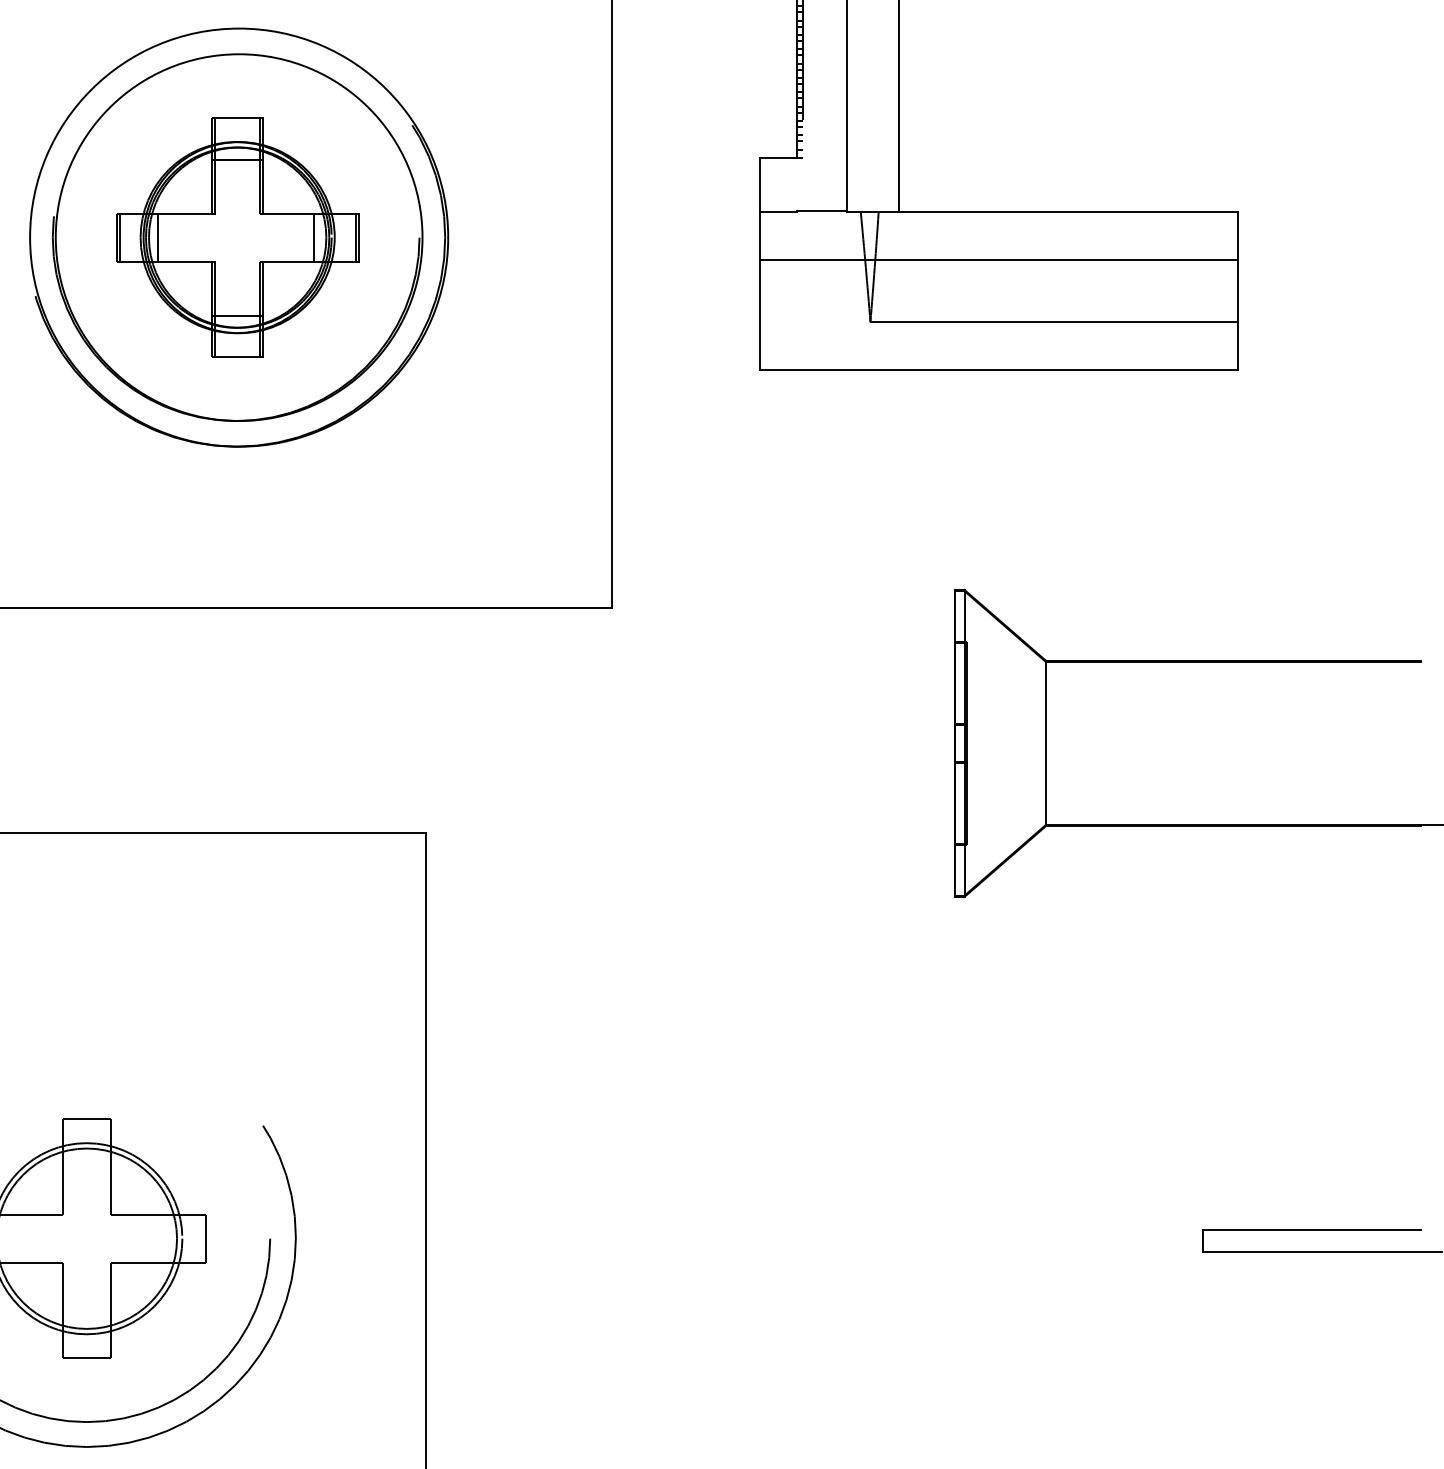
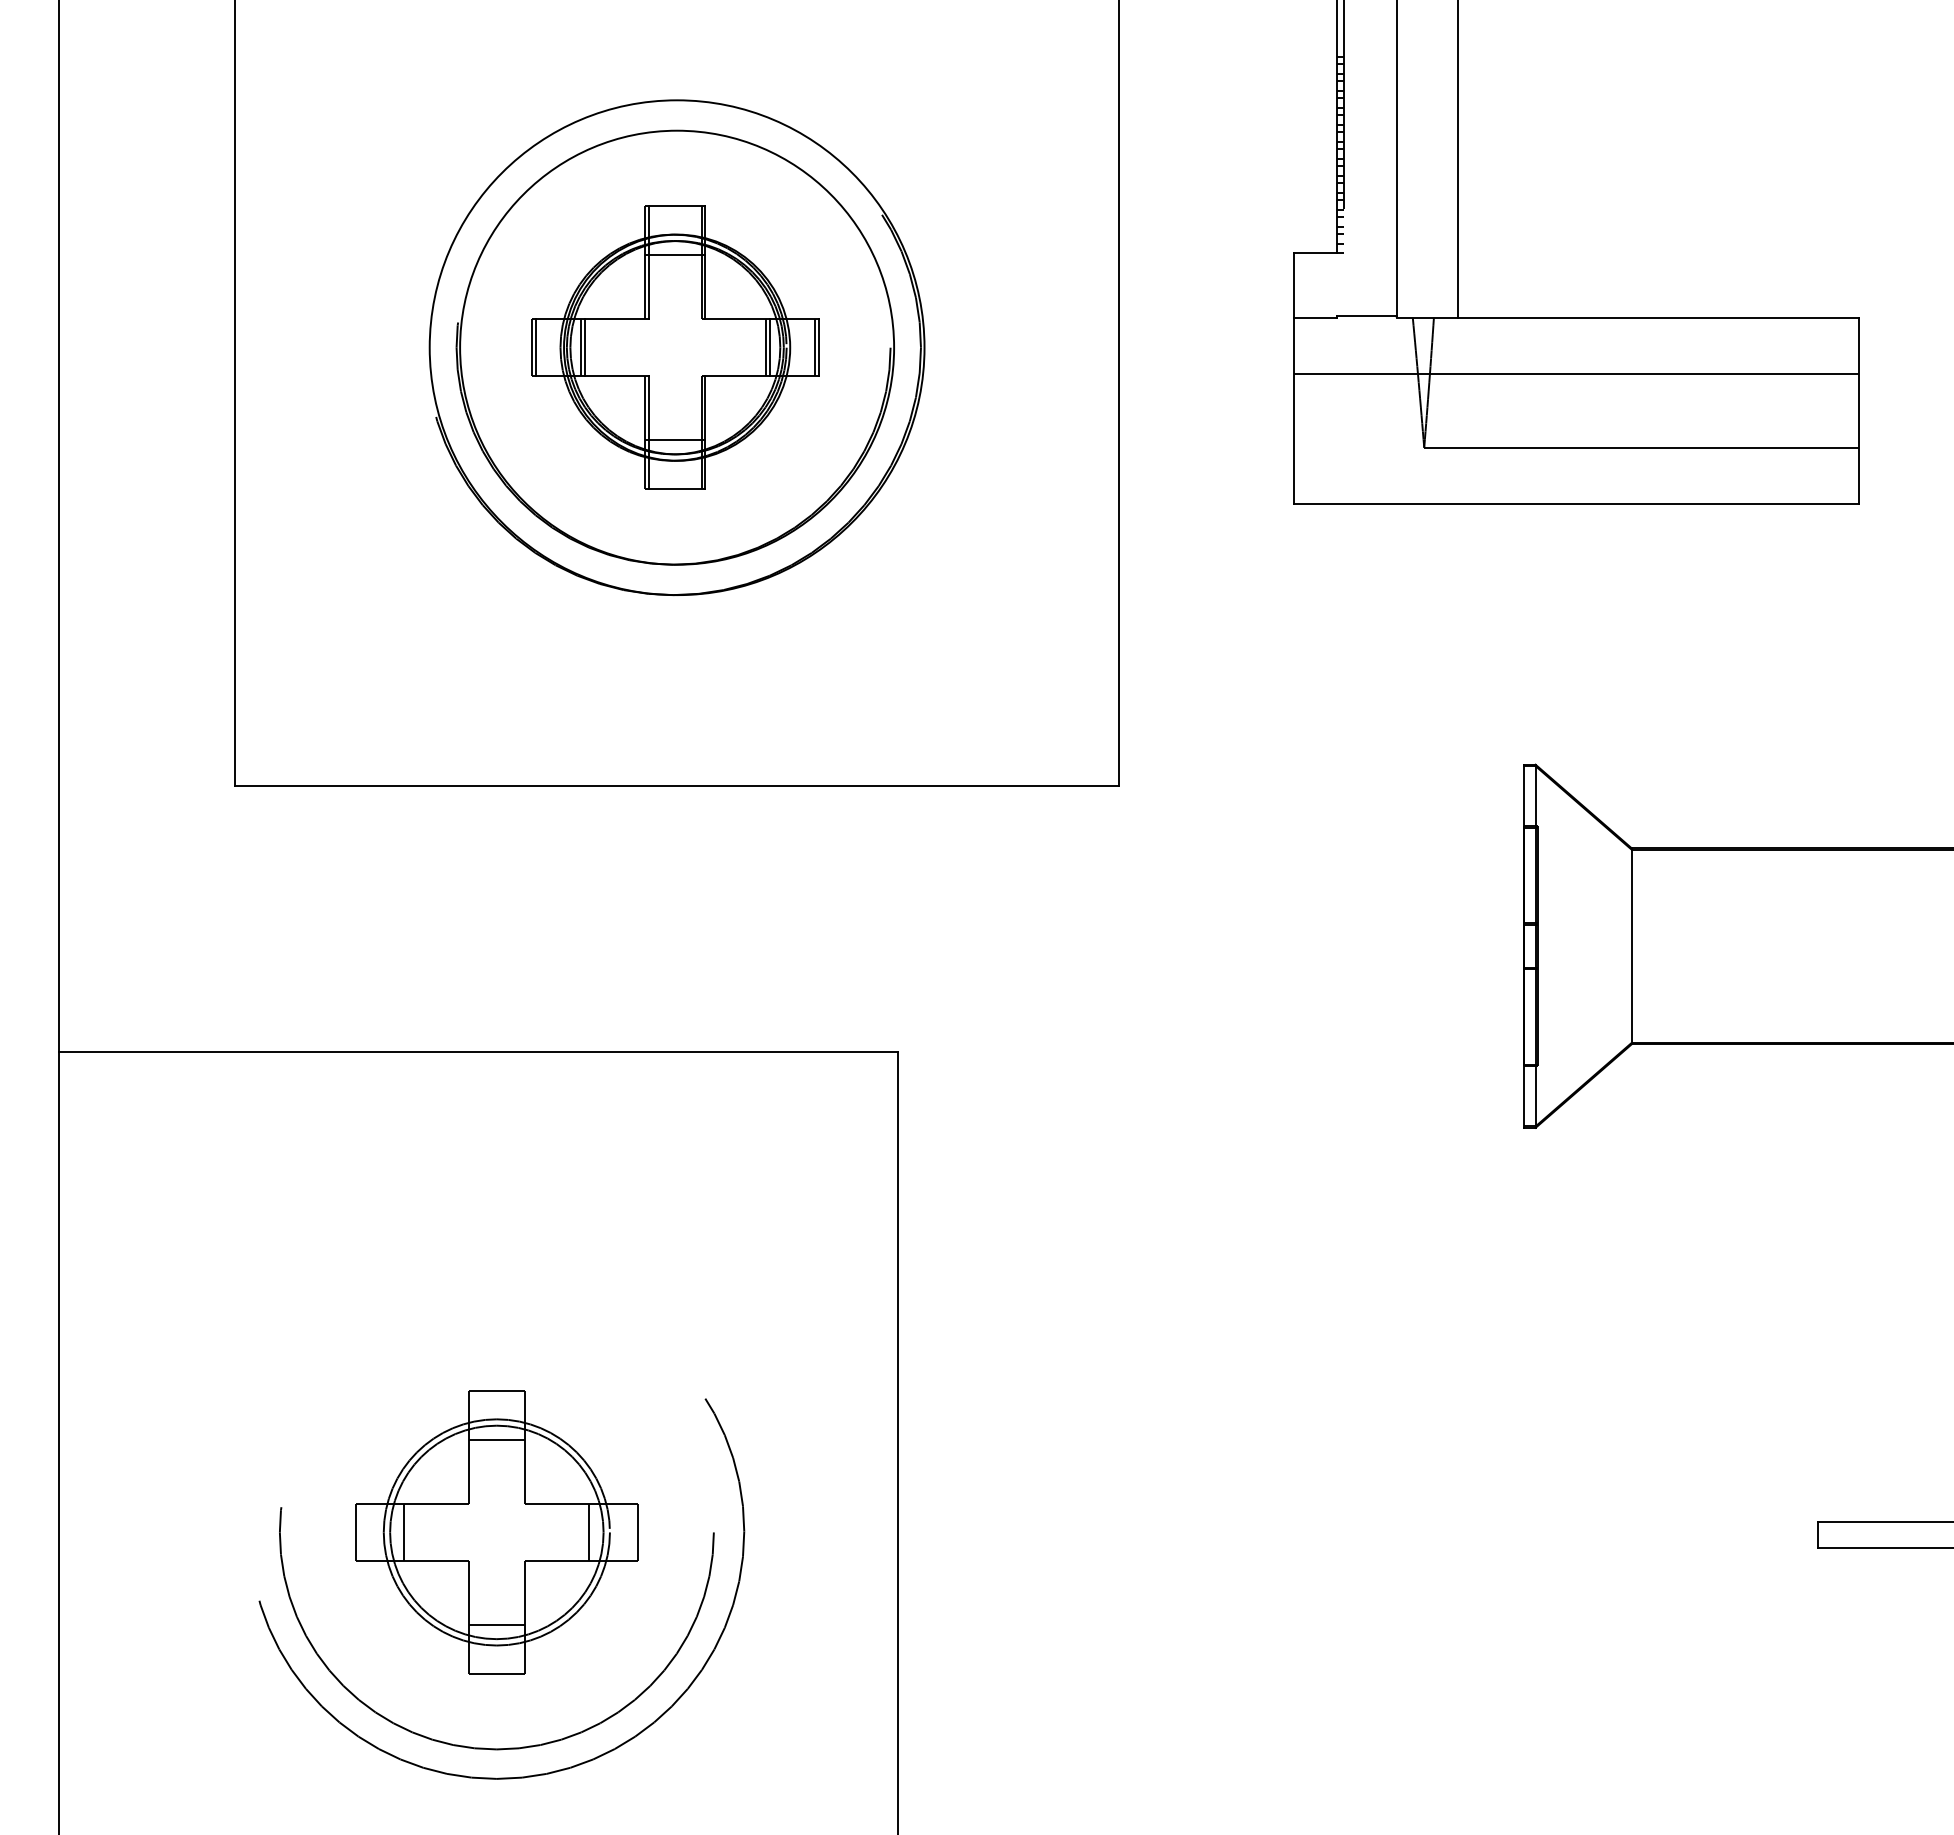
line: (160, 237) -> (584, 347), added
line: (317, 237) -> (769, 347), added
line: (86, 1161) -> (496, 1440), added
line: (8, 1238) -> (404, 1532), added
line: (165, 1238) -> (589, 1532), added
line: (86, 1316) -> (496, 1624), added

